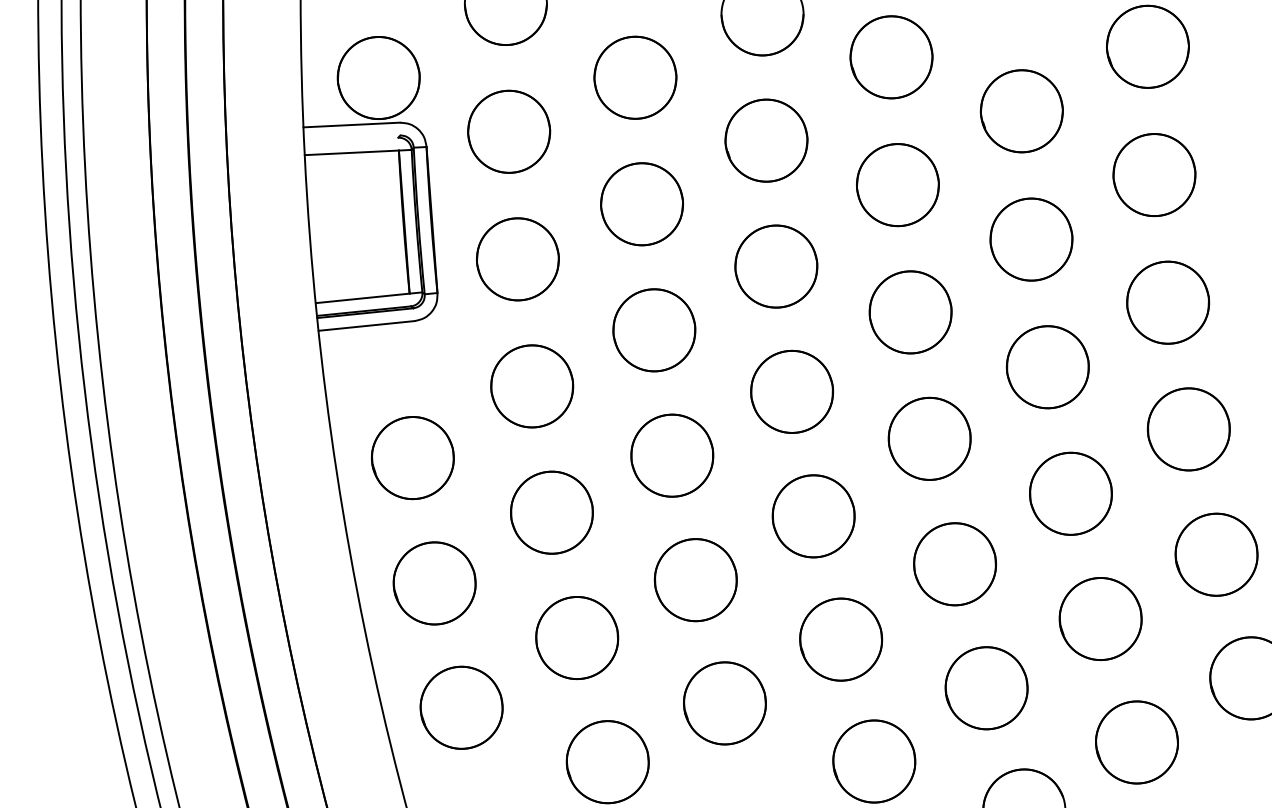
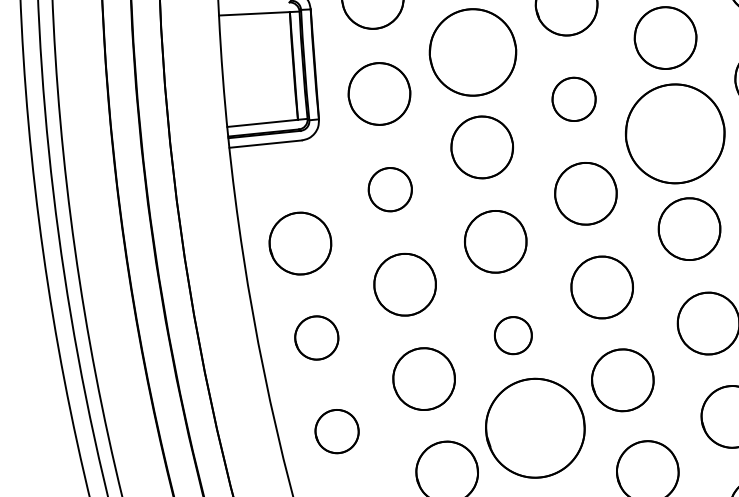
circle: (641, 204) -> (472, 52), size x1.4
circle: (776, 266) -> (574, 99), size x0.7
circle: (910, 312) -> (675, 134), size x1.6
circle: (532, 386) -> (390, 189), size x0.7
circle: (695, 580) -> (513, 335), size x0.6
circle: (434, 583) -> (316, 338), size x0.7
circle: (724, 703) -> (535, 428), size x1.6
circle: (461, 707) -> (337, 431), size x0.7

